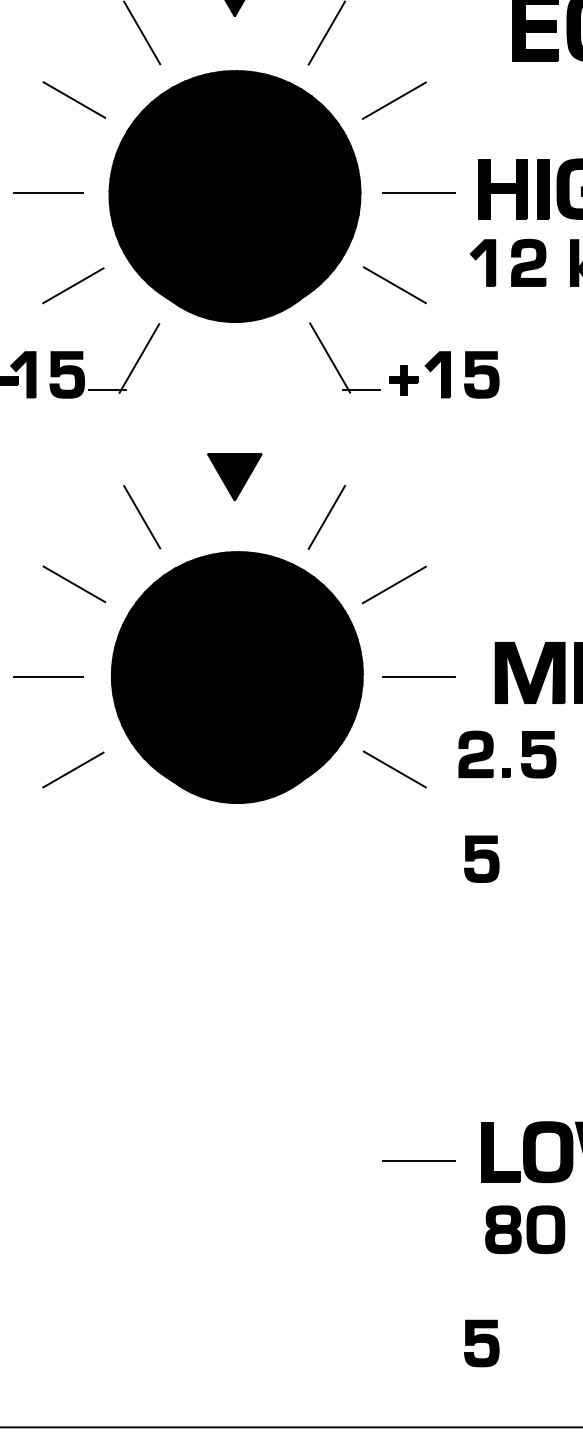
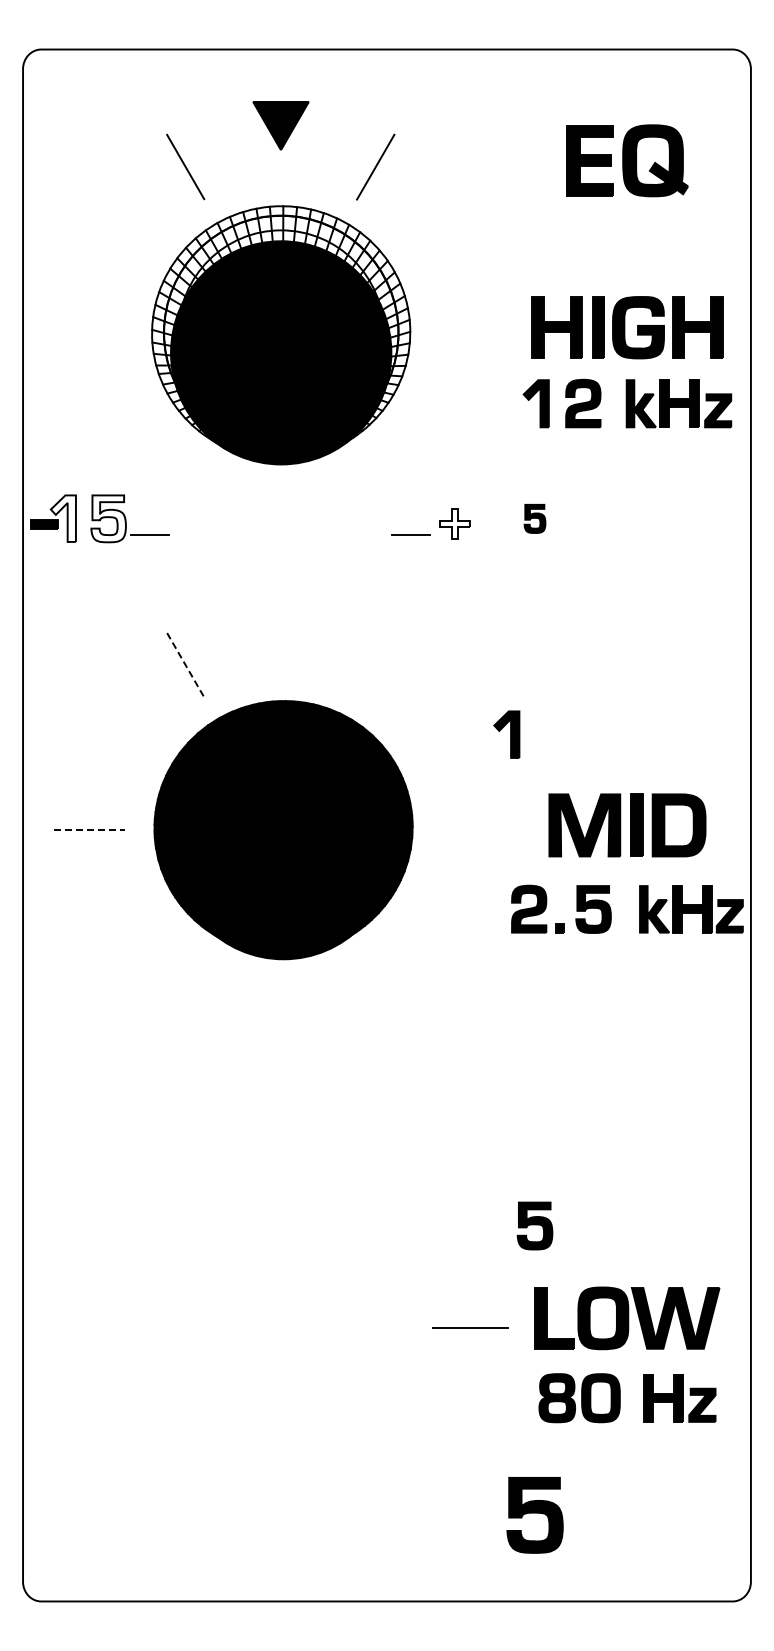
line: (73, 99) -> (115, 235), removed
line: (393, 100) -> (444, 236), removed
line: (48, 192) -> (89, 331), removed
line: (419, 192) -> (470, 331), removed
fill: (235, 193) -> (281, 332), removed
line: (394, 285) -> (445, 426), removed
line: (72, 286) -> (114, 427), removed
line: (329, 357) -> (378, 500), removed
line: (139, 358) -> (182, 501), removed
fill: (22, 374) -> (62, 518), removed
fill: (67, 374) -> (108, 518), removed
part: (437, 374) -> (506, 734), moved
part: (481, 374) -> (534, 518), size x0.6
fill: (403, 380) -> (454, 524), removed
part: (234, 476) -> (280, 623), removed
line: (141, 517) -> (185, 665), solid -> dashed
line: (326, 517) -> (375, 665), removed
line: (73, 584) -> (115, 734), removed
line: (393, 584) -> (444, 734), removed
line: (48, 676) -> (89, 829), solid -> dashed
line: (419, 676) -> (470, 829), removed
line: (394, 769) -> (445, 924), removed
line: (72, 770) -> (114, 925), removed
part: (481, 858) -> (534, 1225), moved
part: (481, 1342) -> (534, 1514), size x1.6

